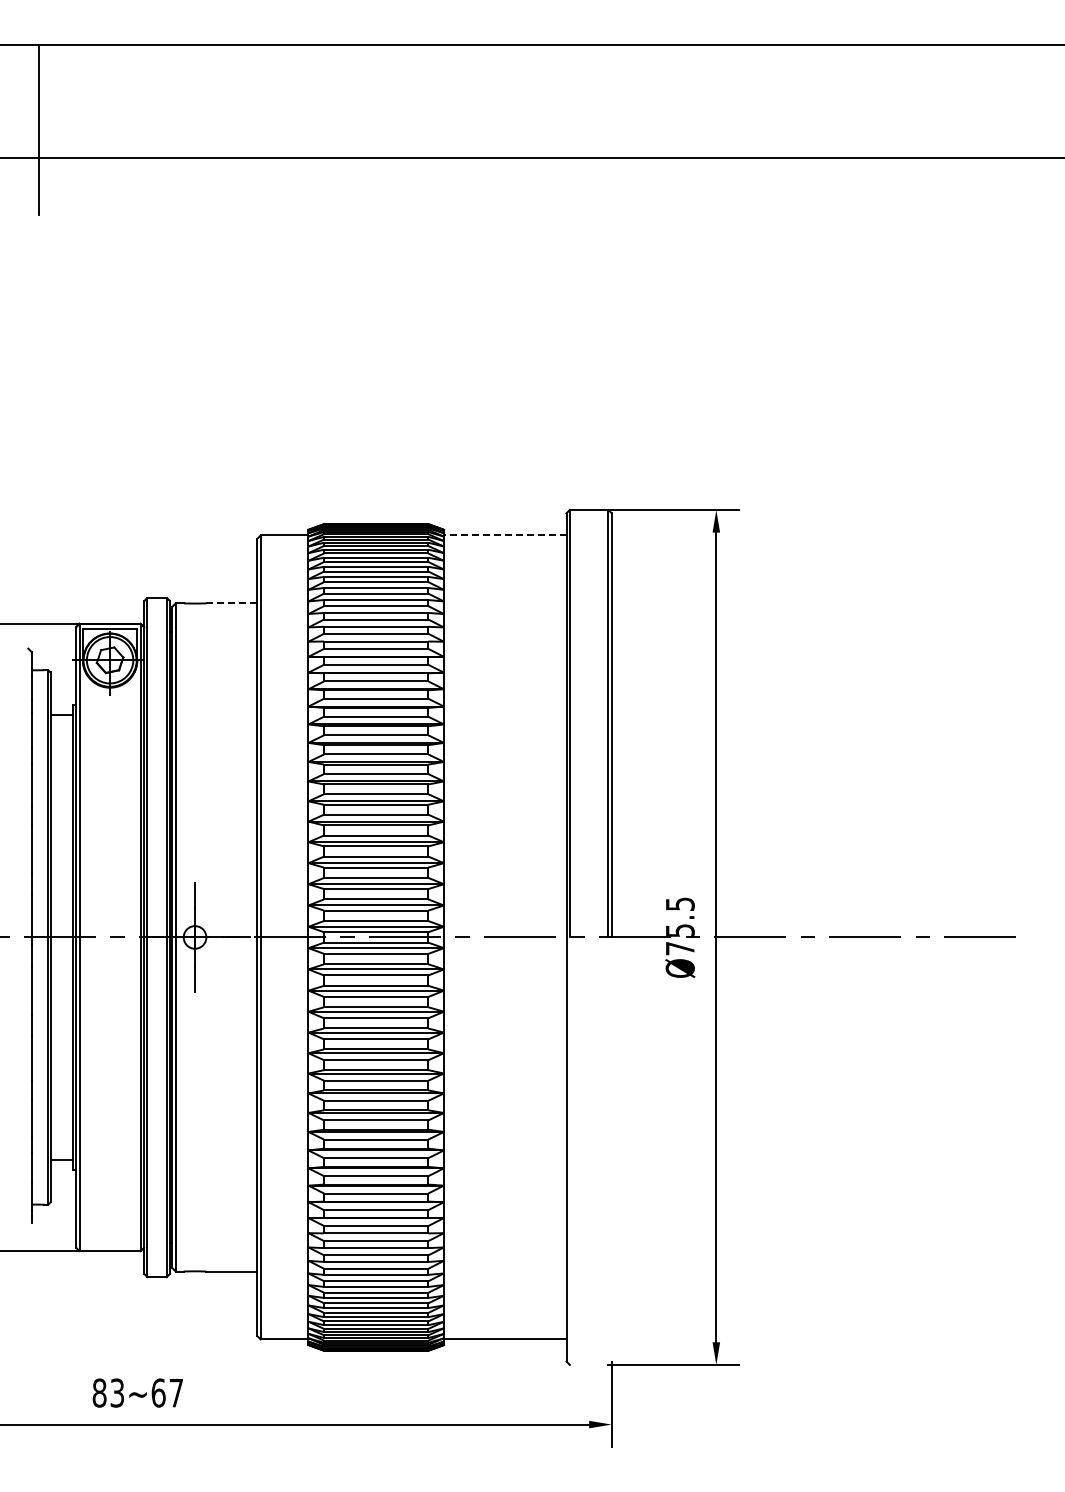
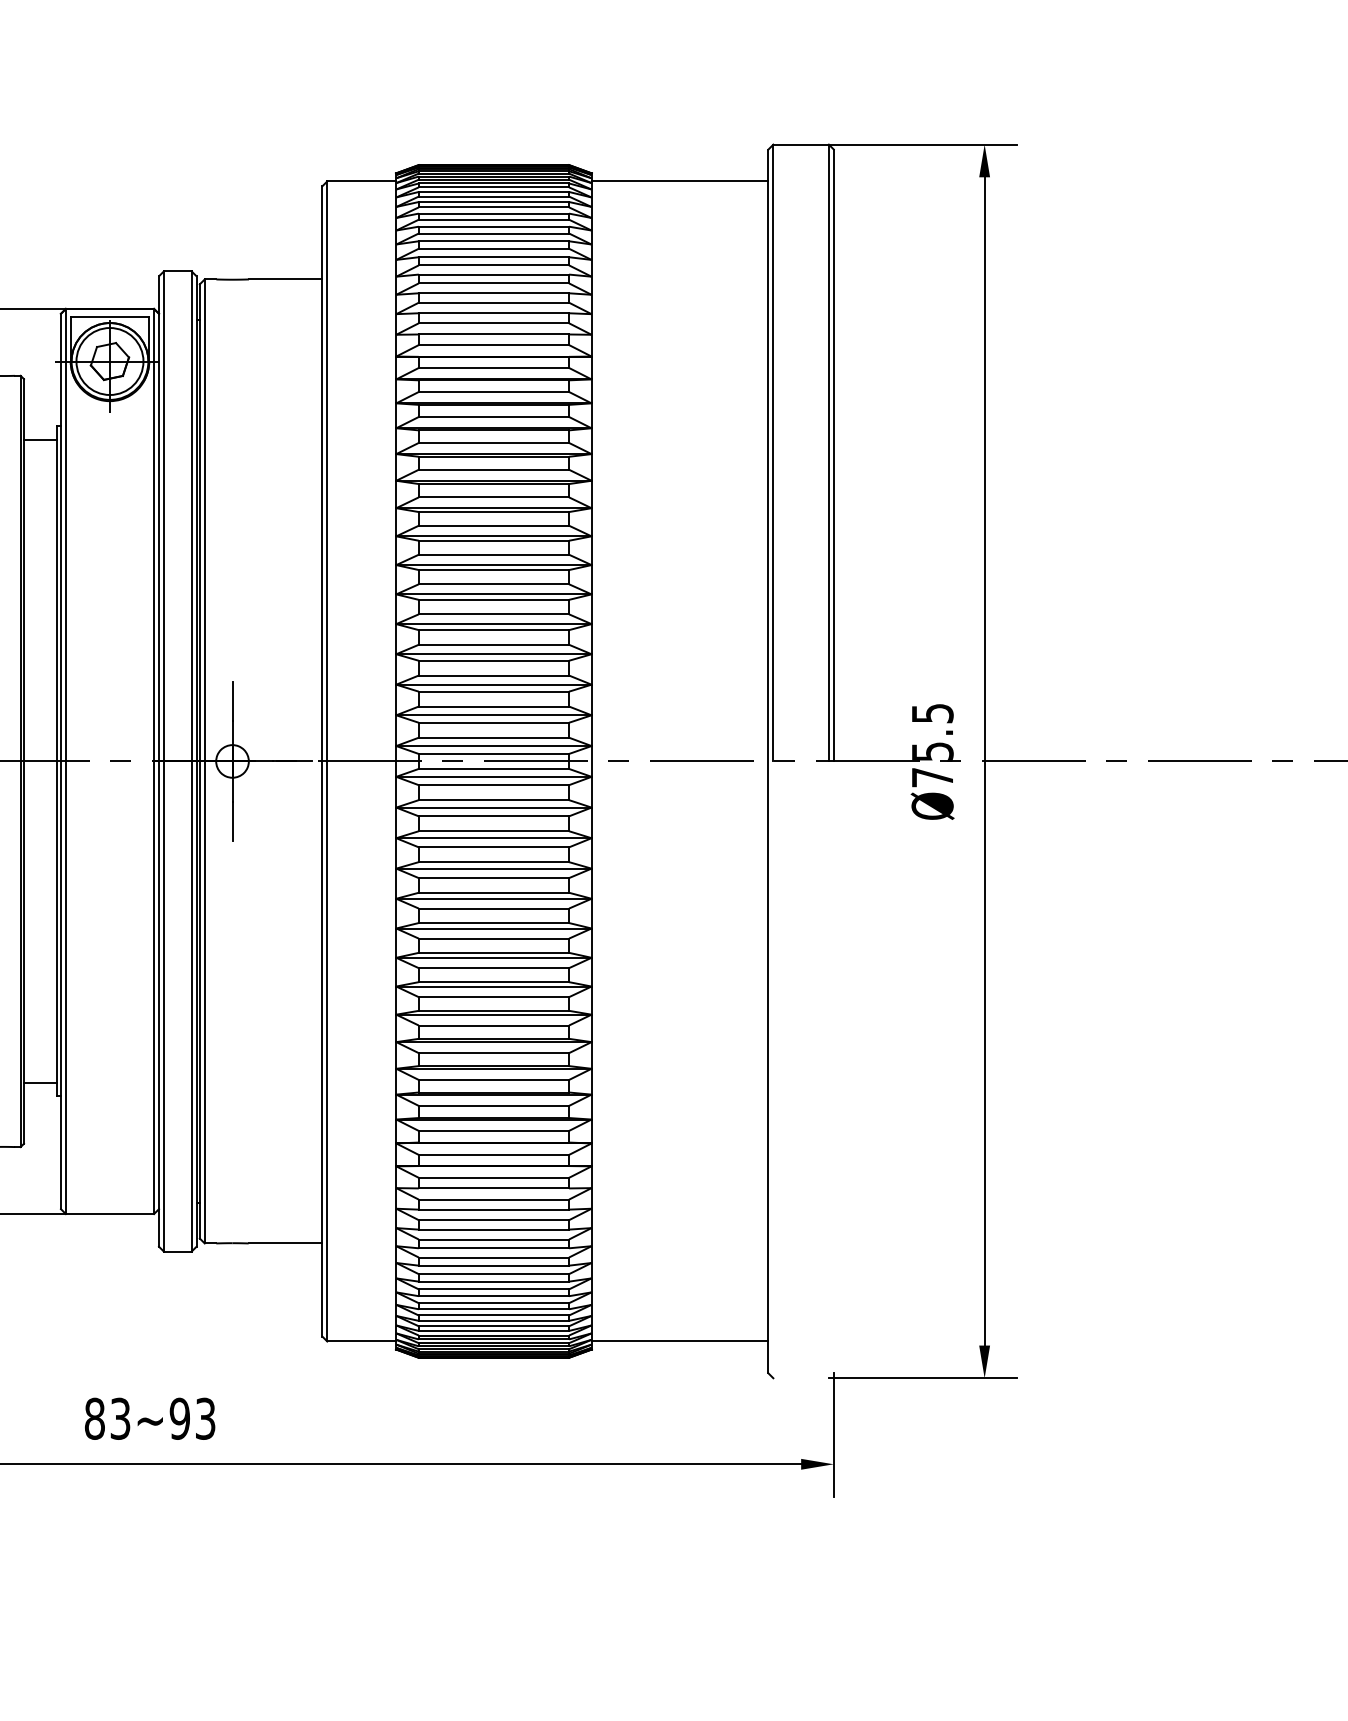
line: (504, 535) -> (679, 181), dashed -> solid
line: (231, 603) -> (285, 279), dashed -> solid
text: (167, 1392) -> (192, 1417), 83~67 -> 83~93

